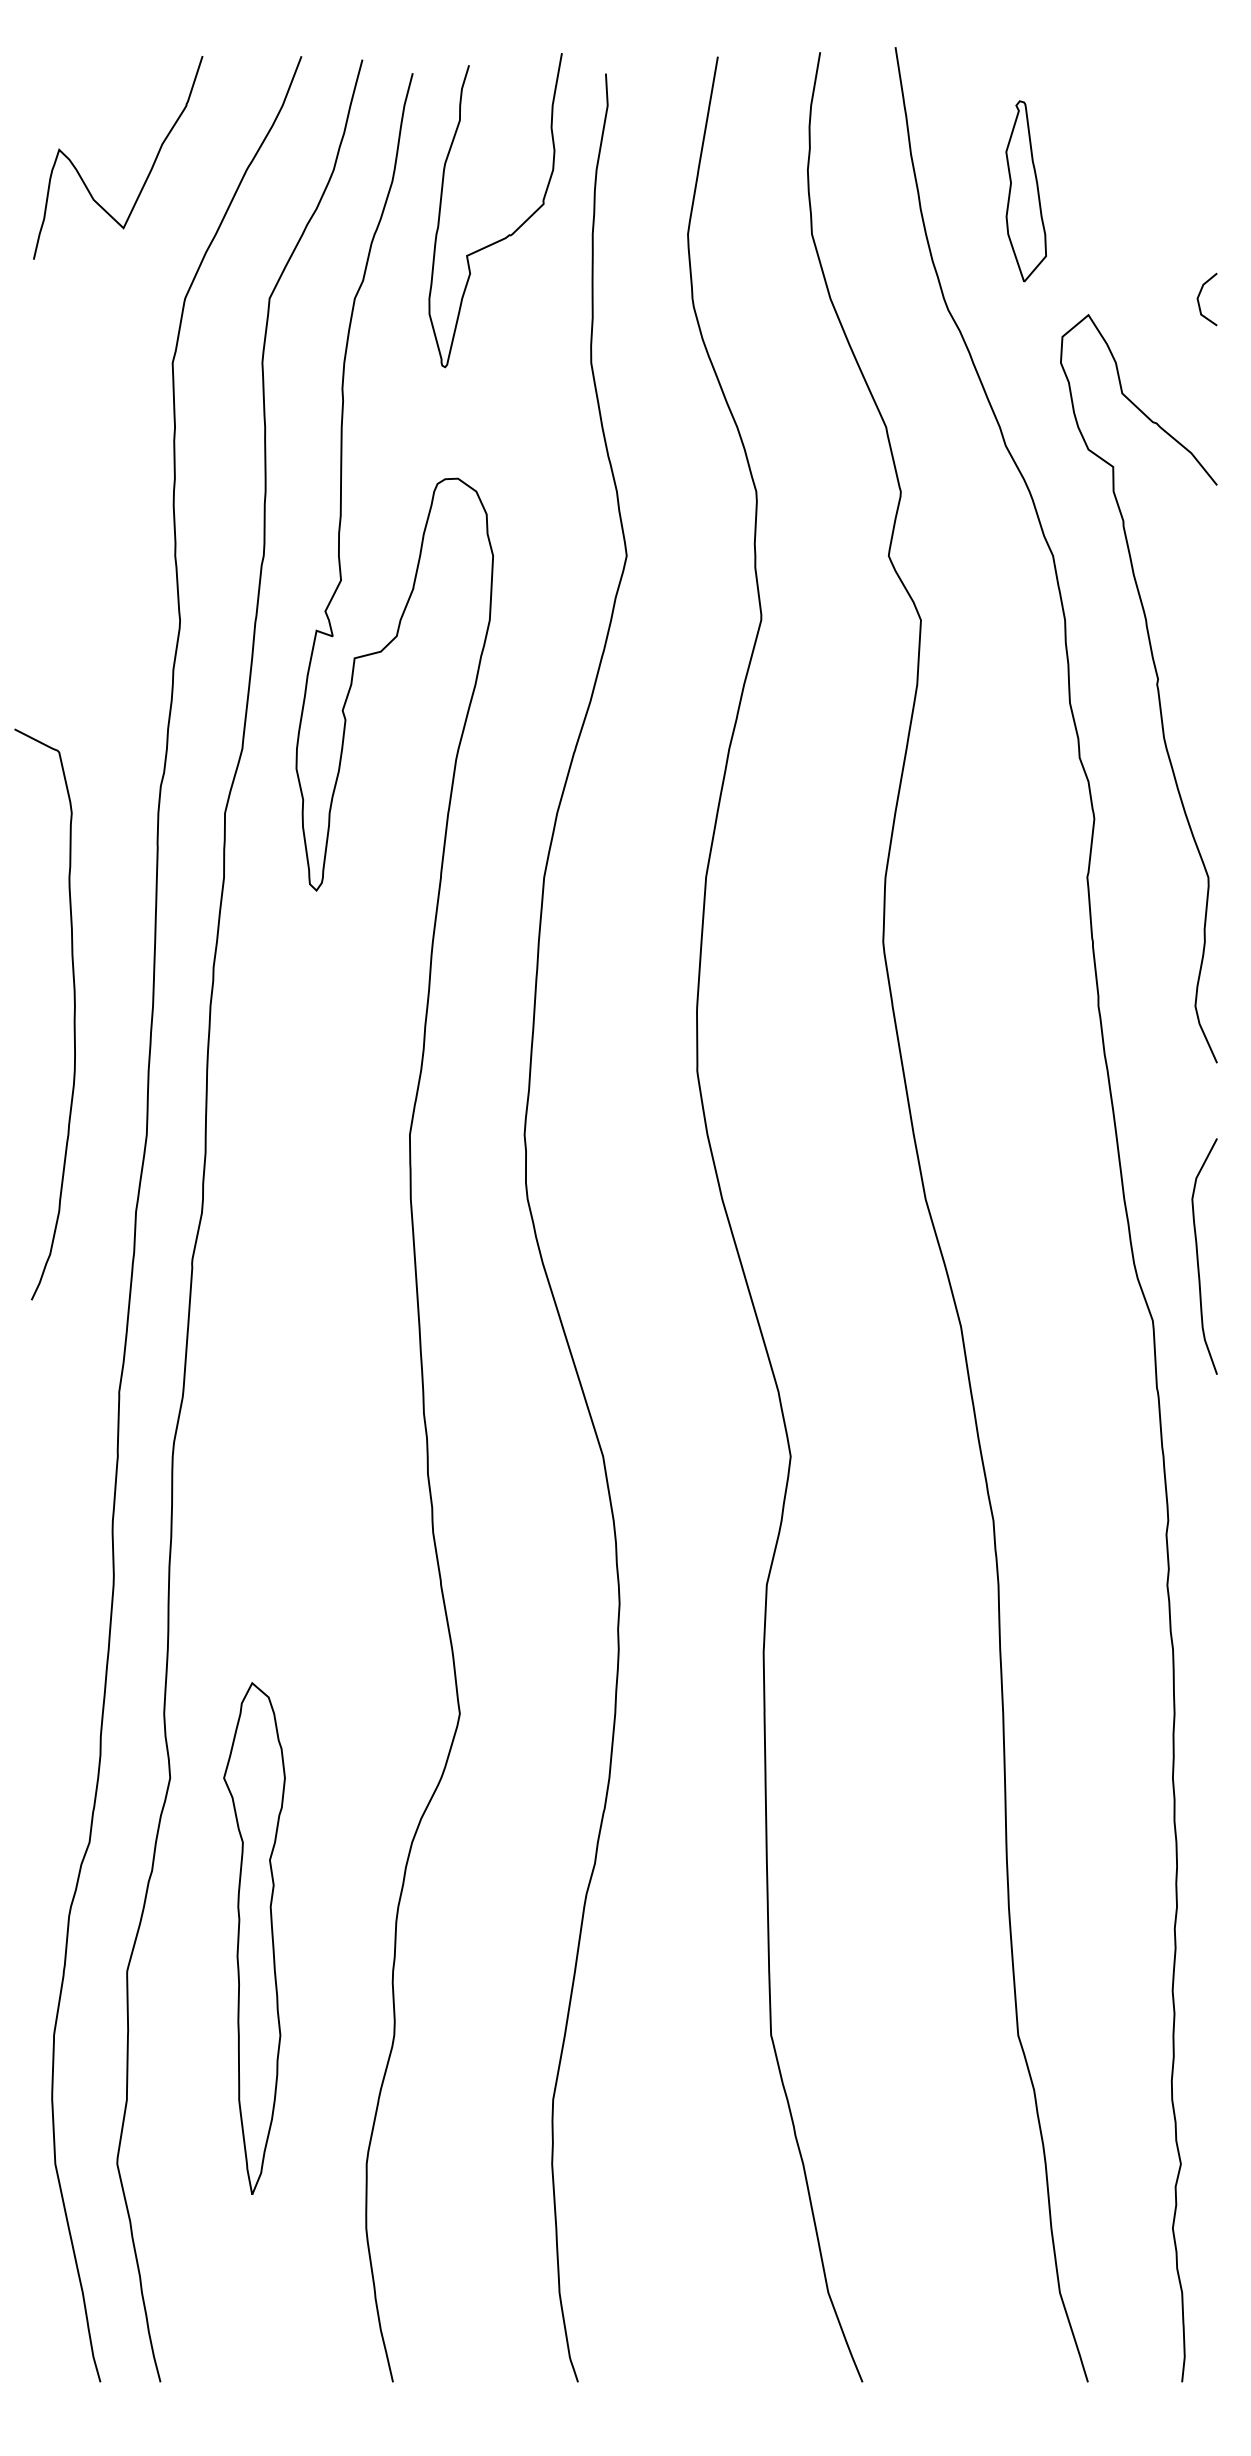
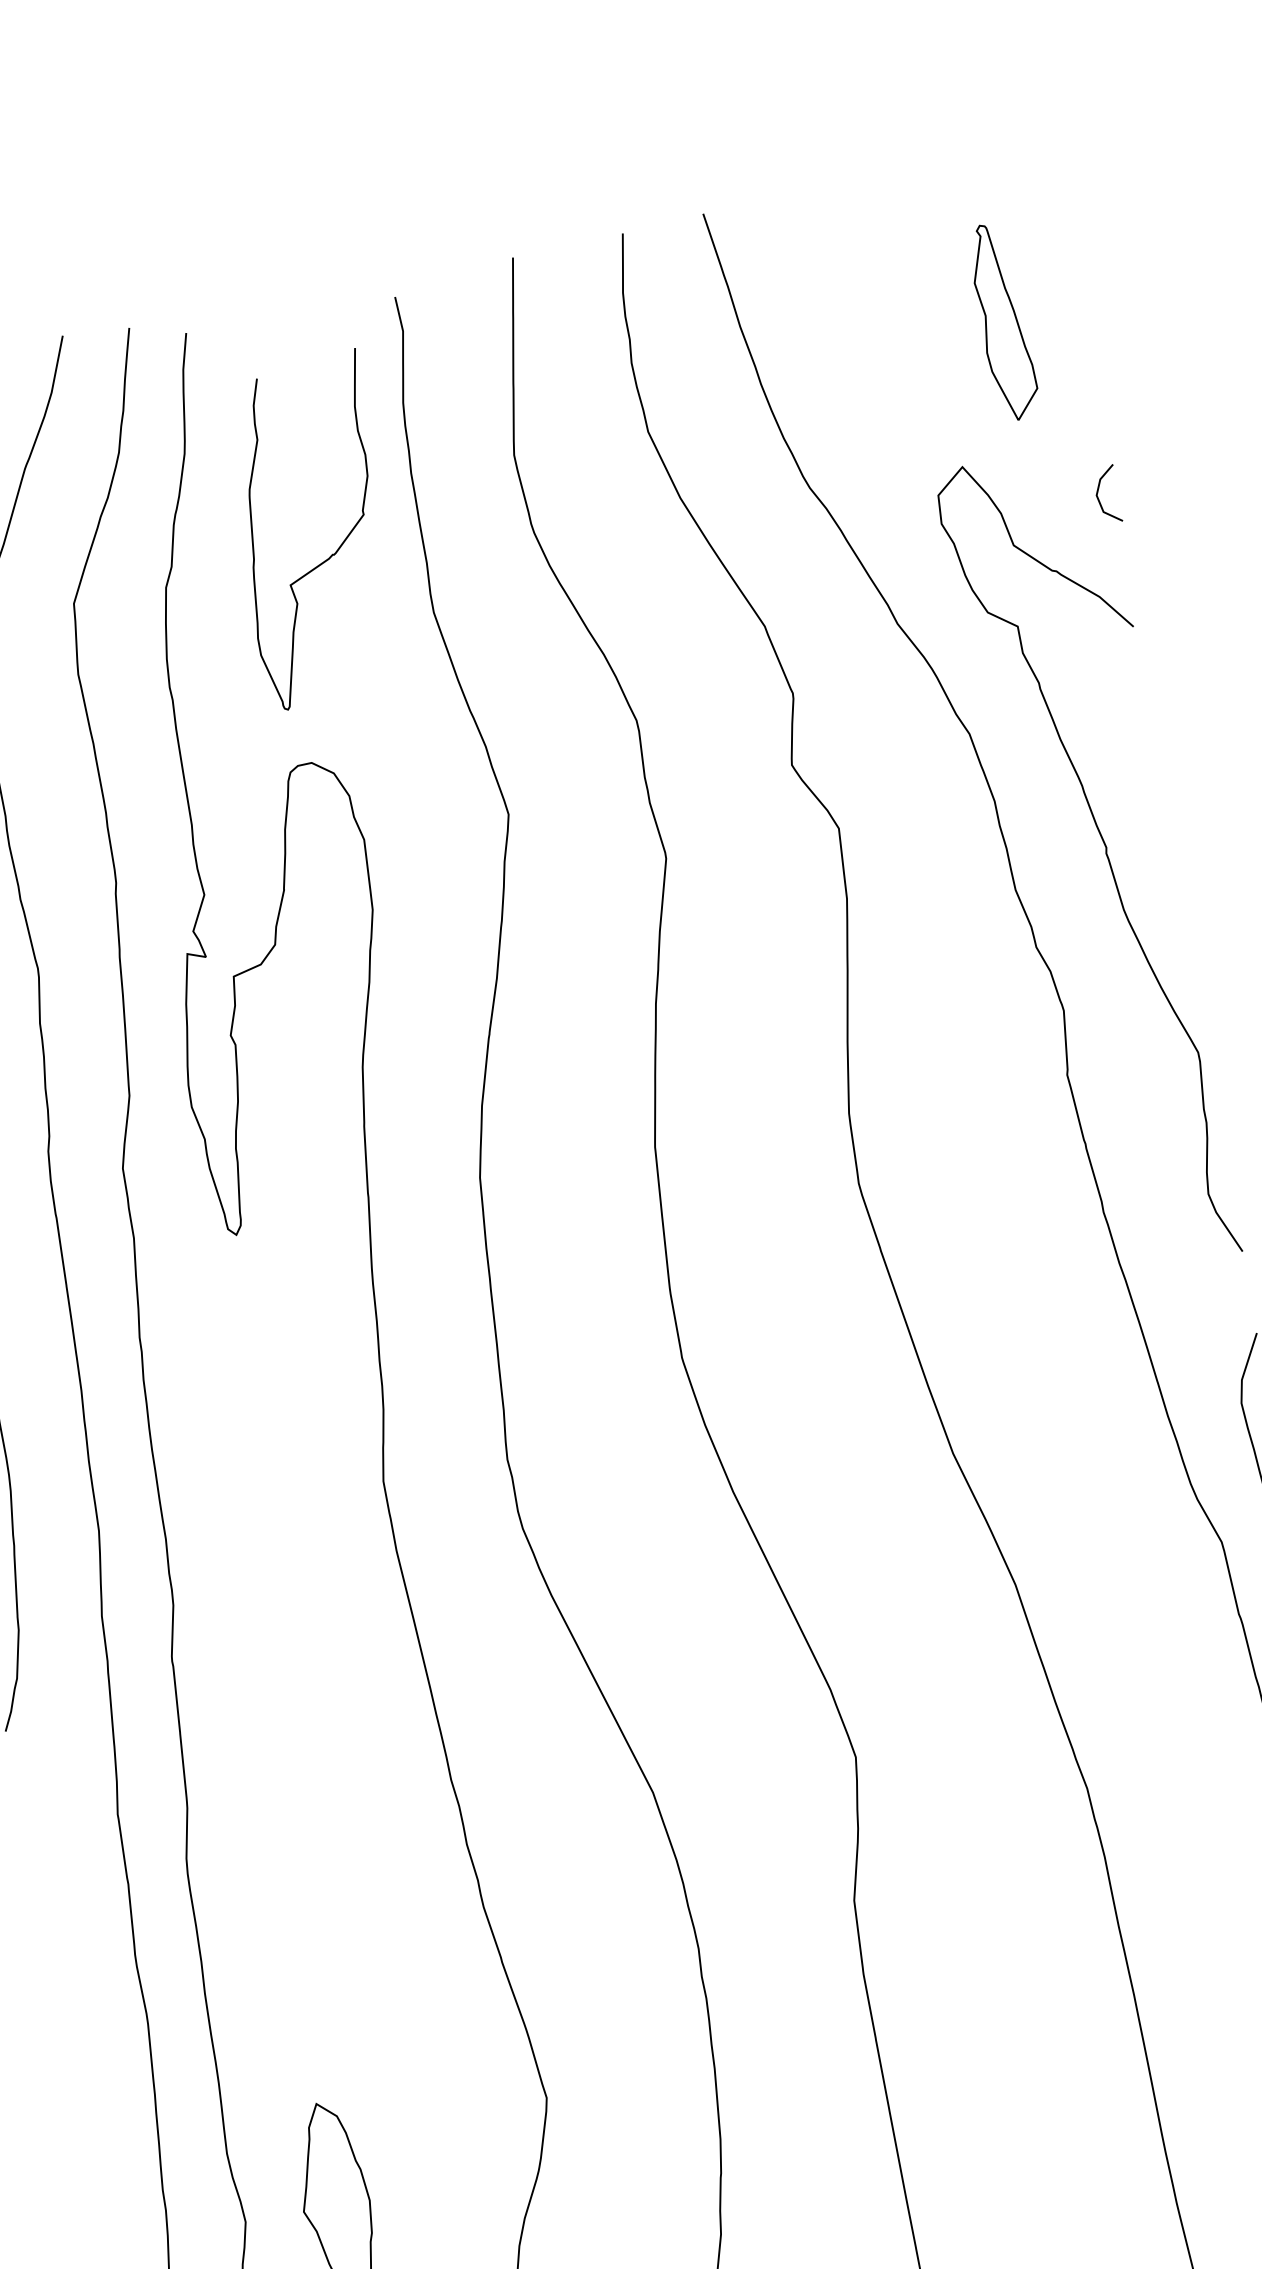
part: (1025, 191) -> (1002, 322), moved
curve: (508, 234) -> (331, 554), moved
line: (1199, 301) -> (1099, 498), moved

